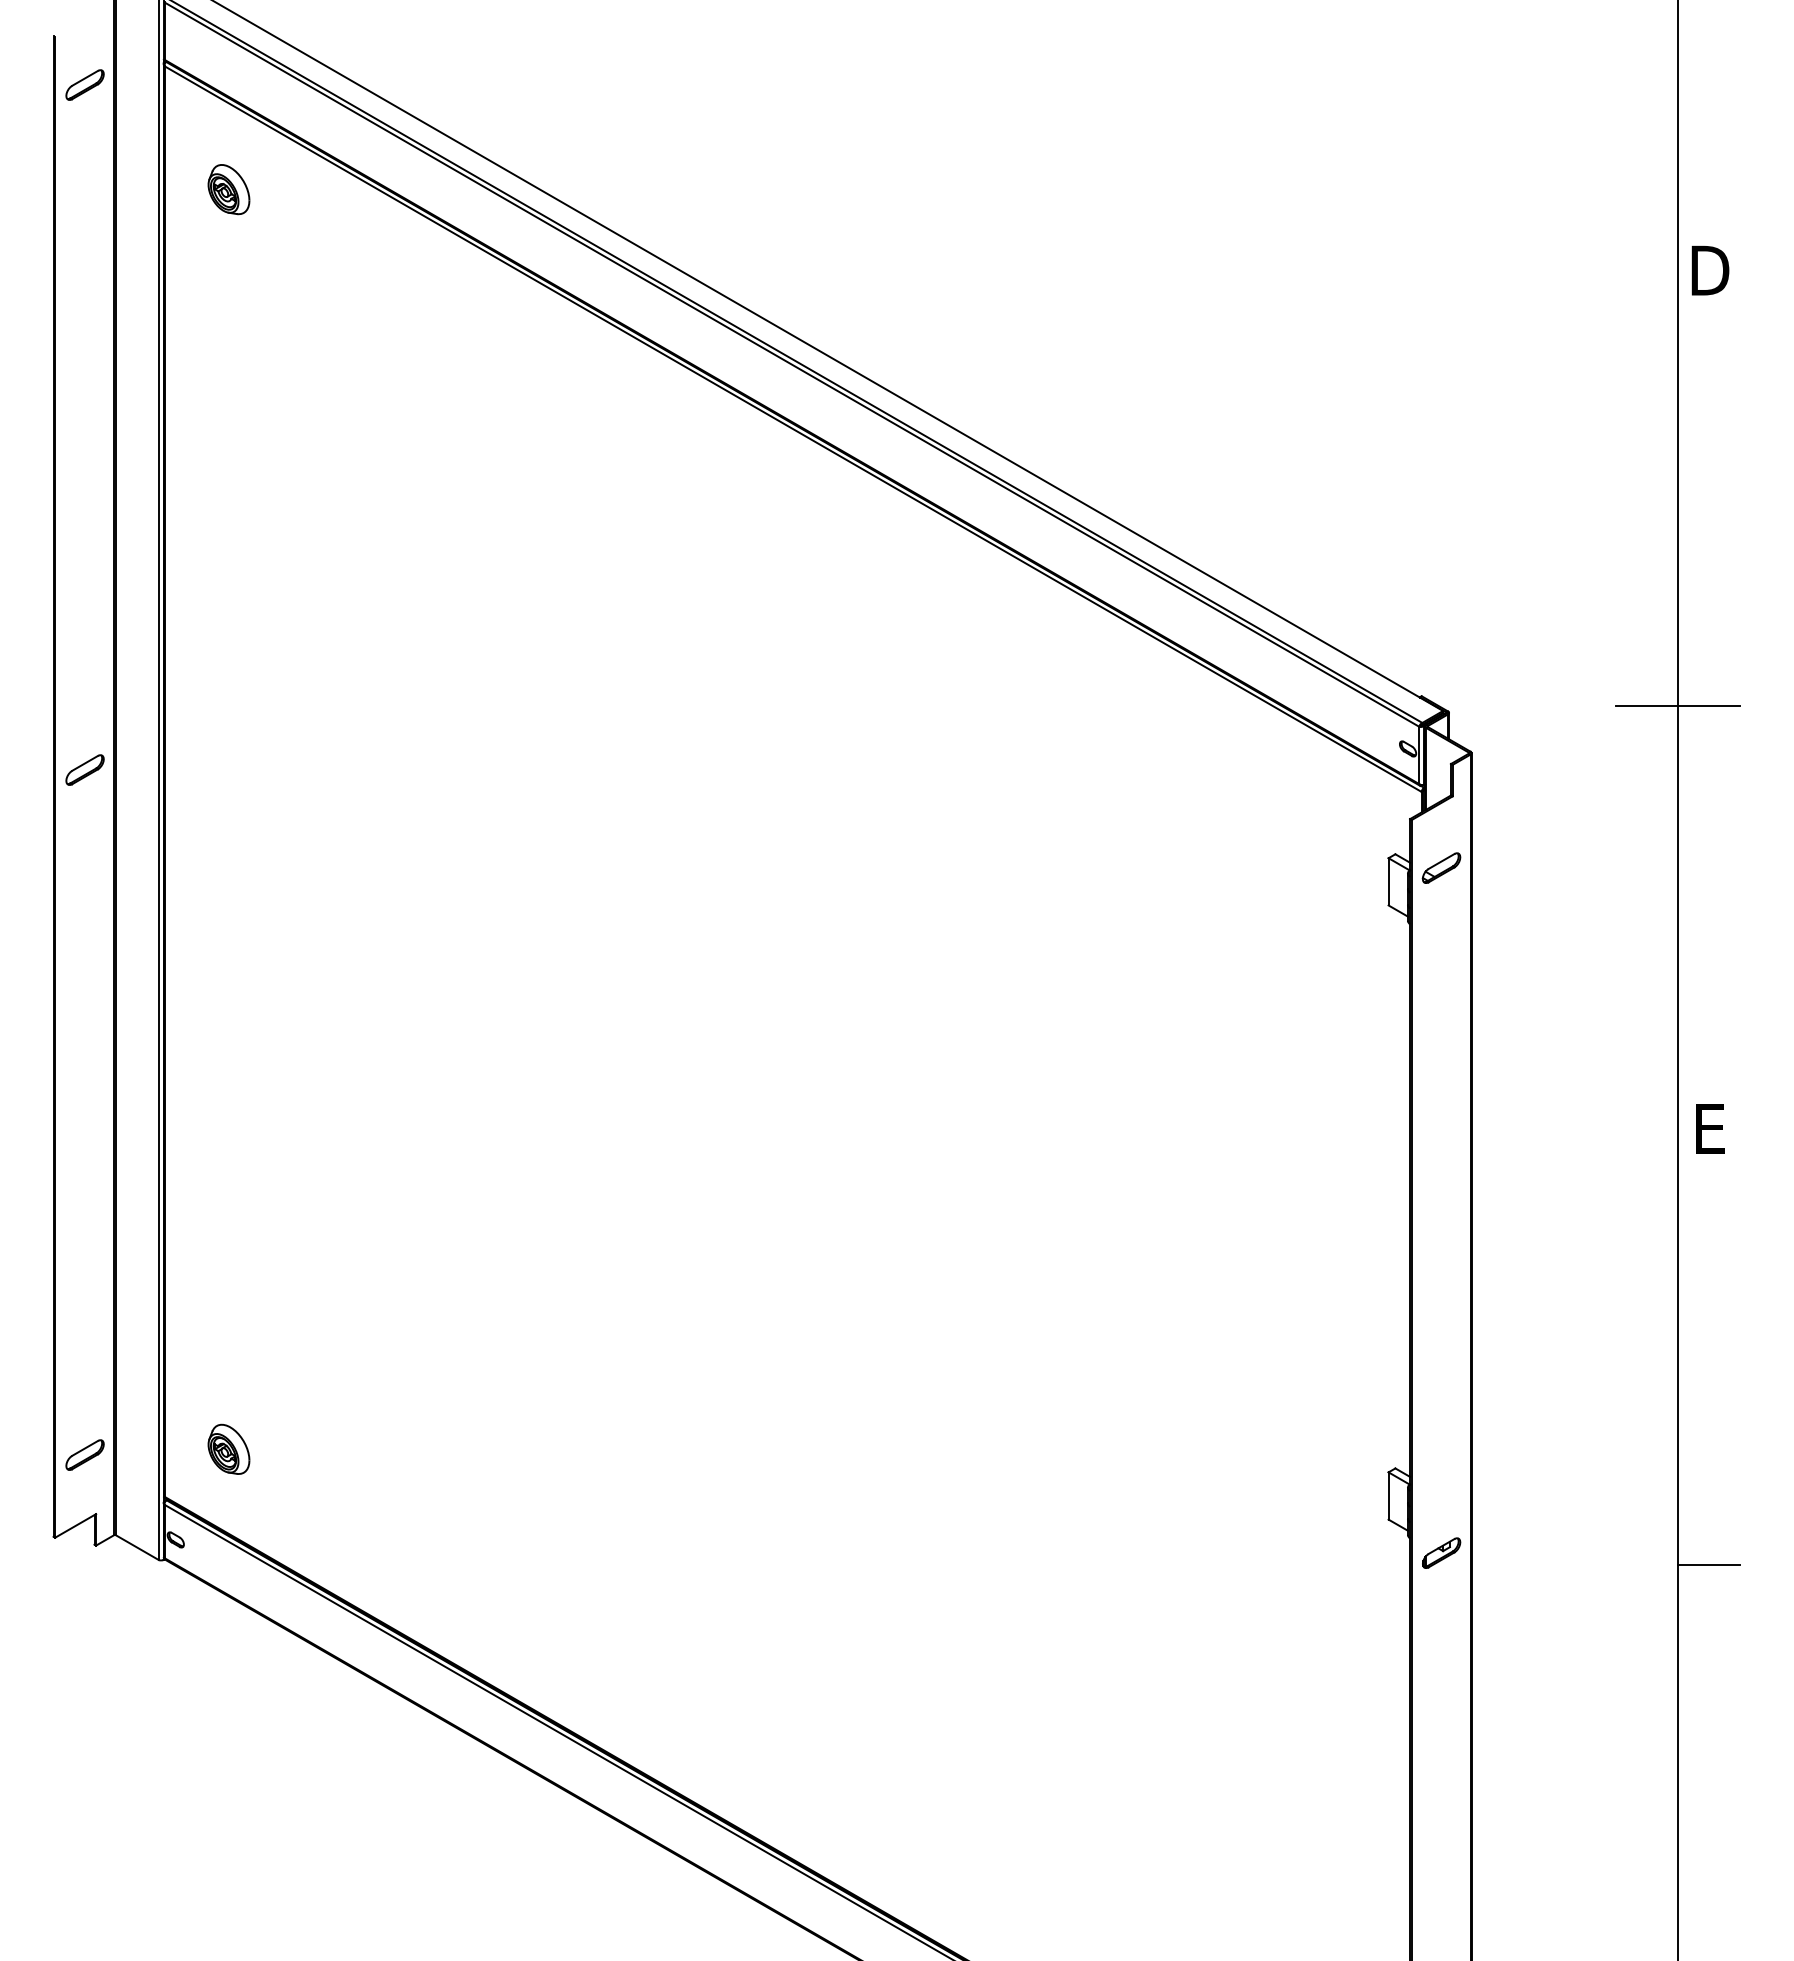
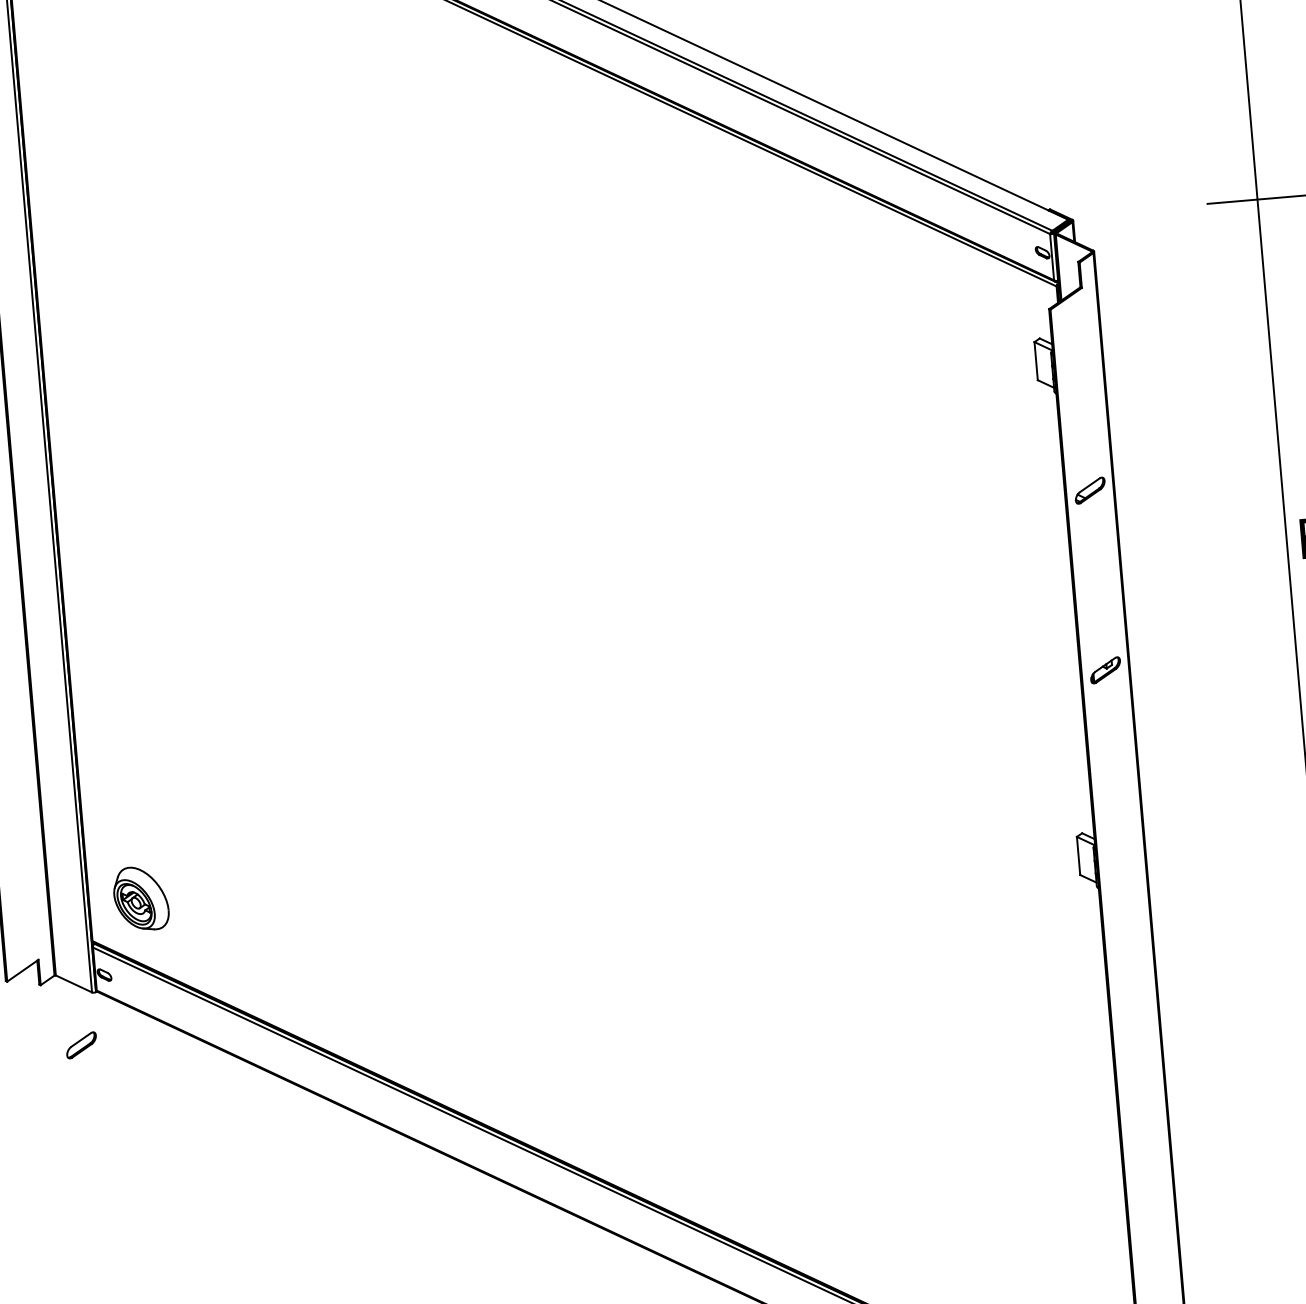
part: (1441, 867) -> (1090, 490), moved
part: (228, 1448) -> (140, 897), size x1.6
part: (84, 1454) -> (81, 1044), moved
part: (1441, 1552) -> (1105, 669), moved

